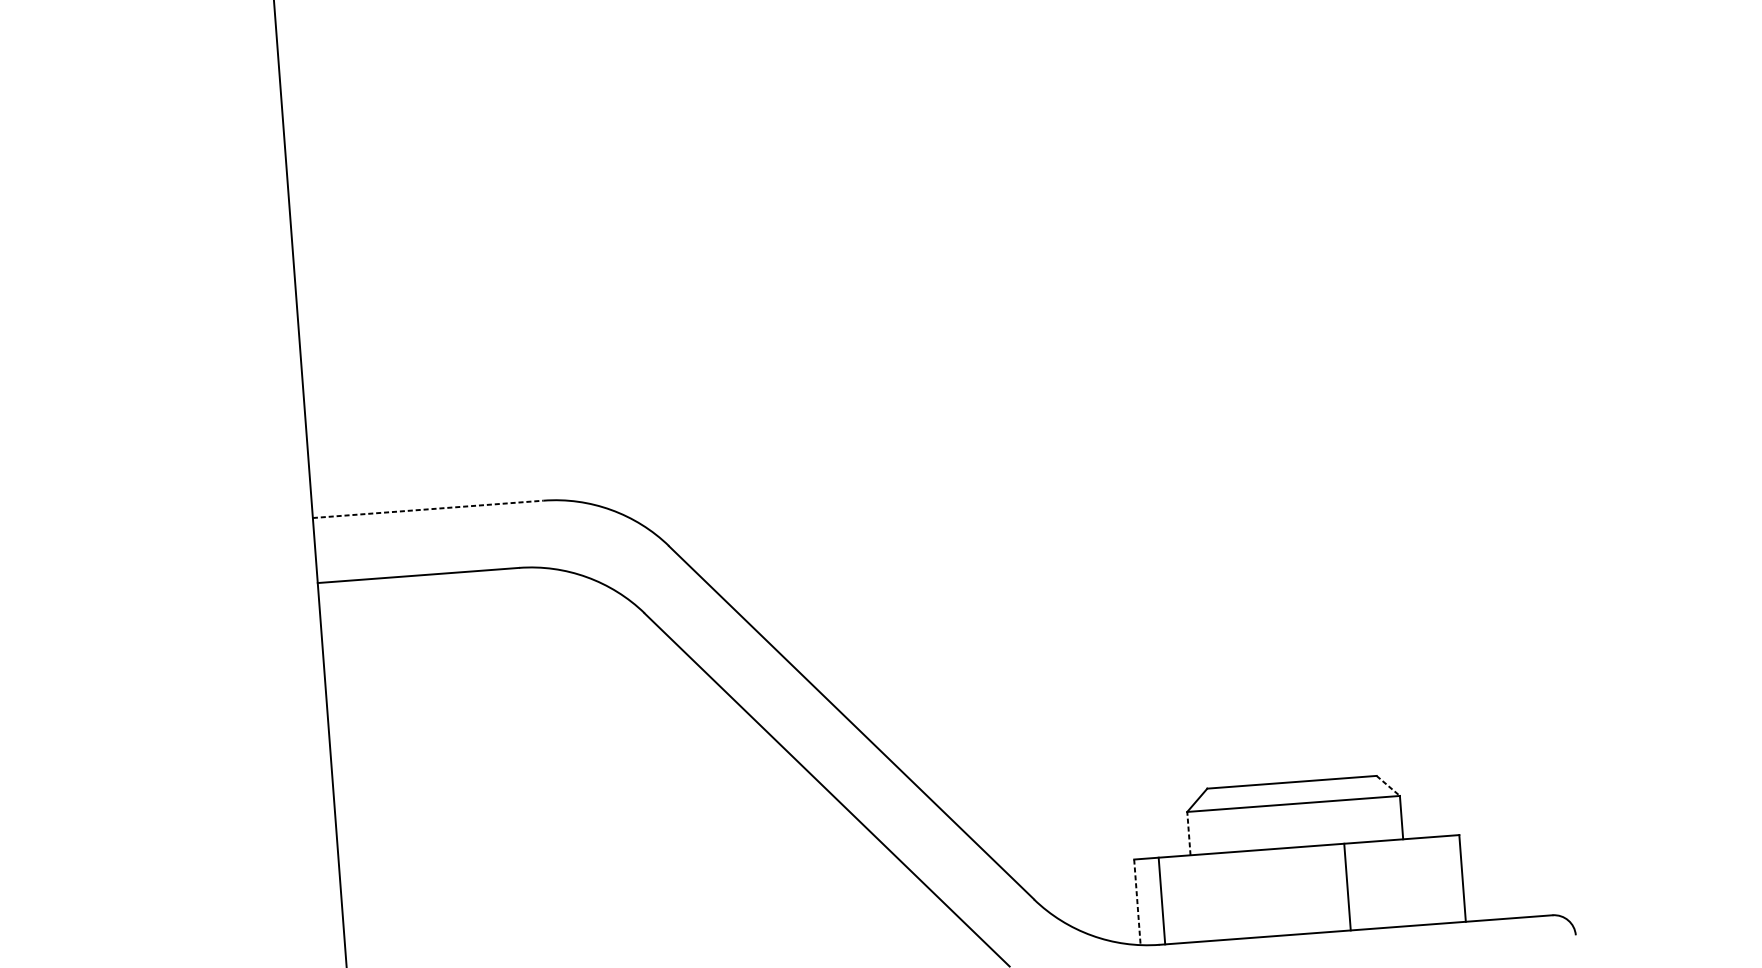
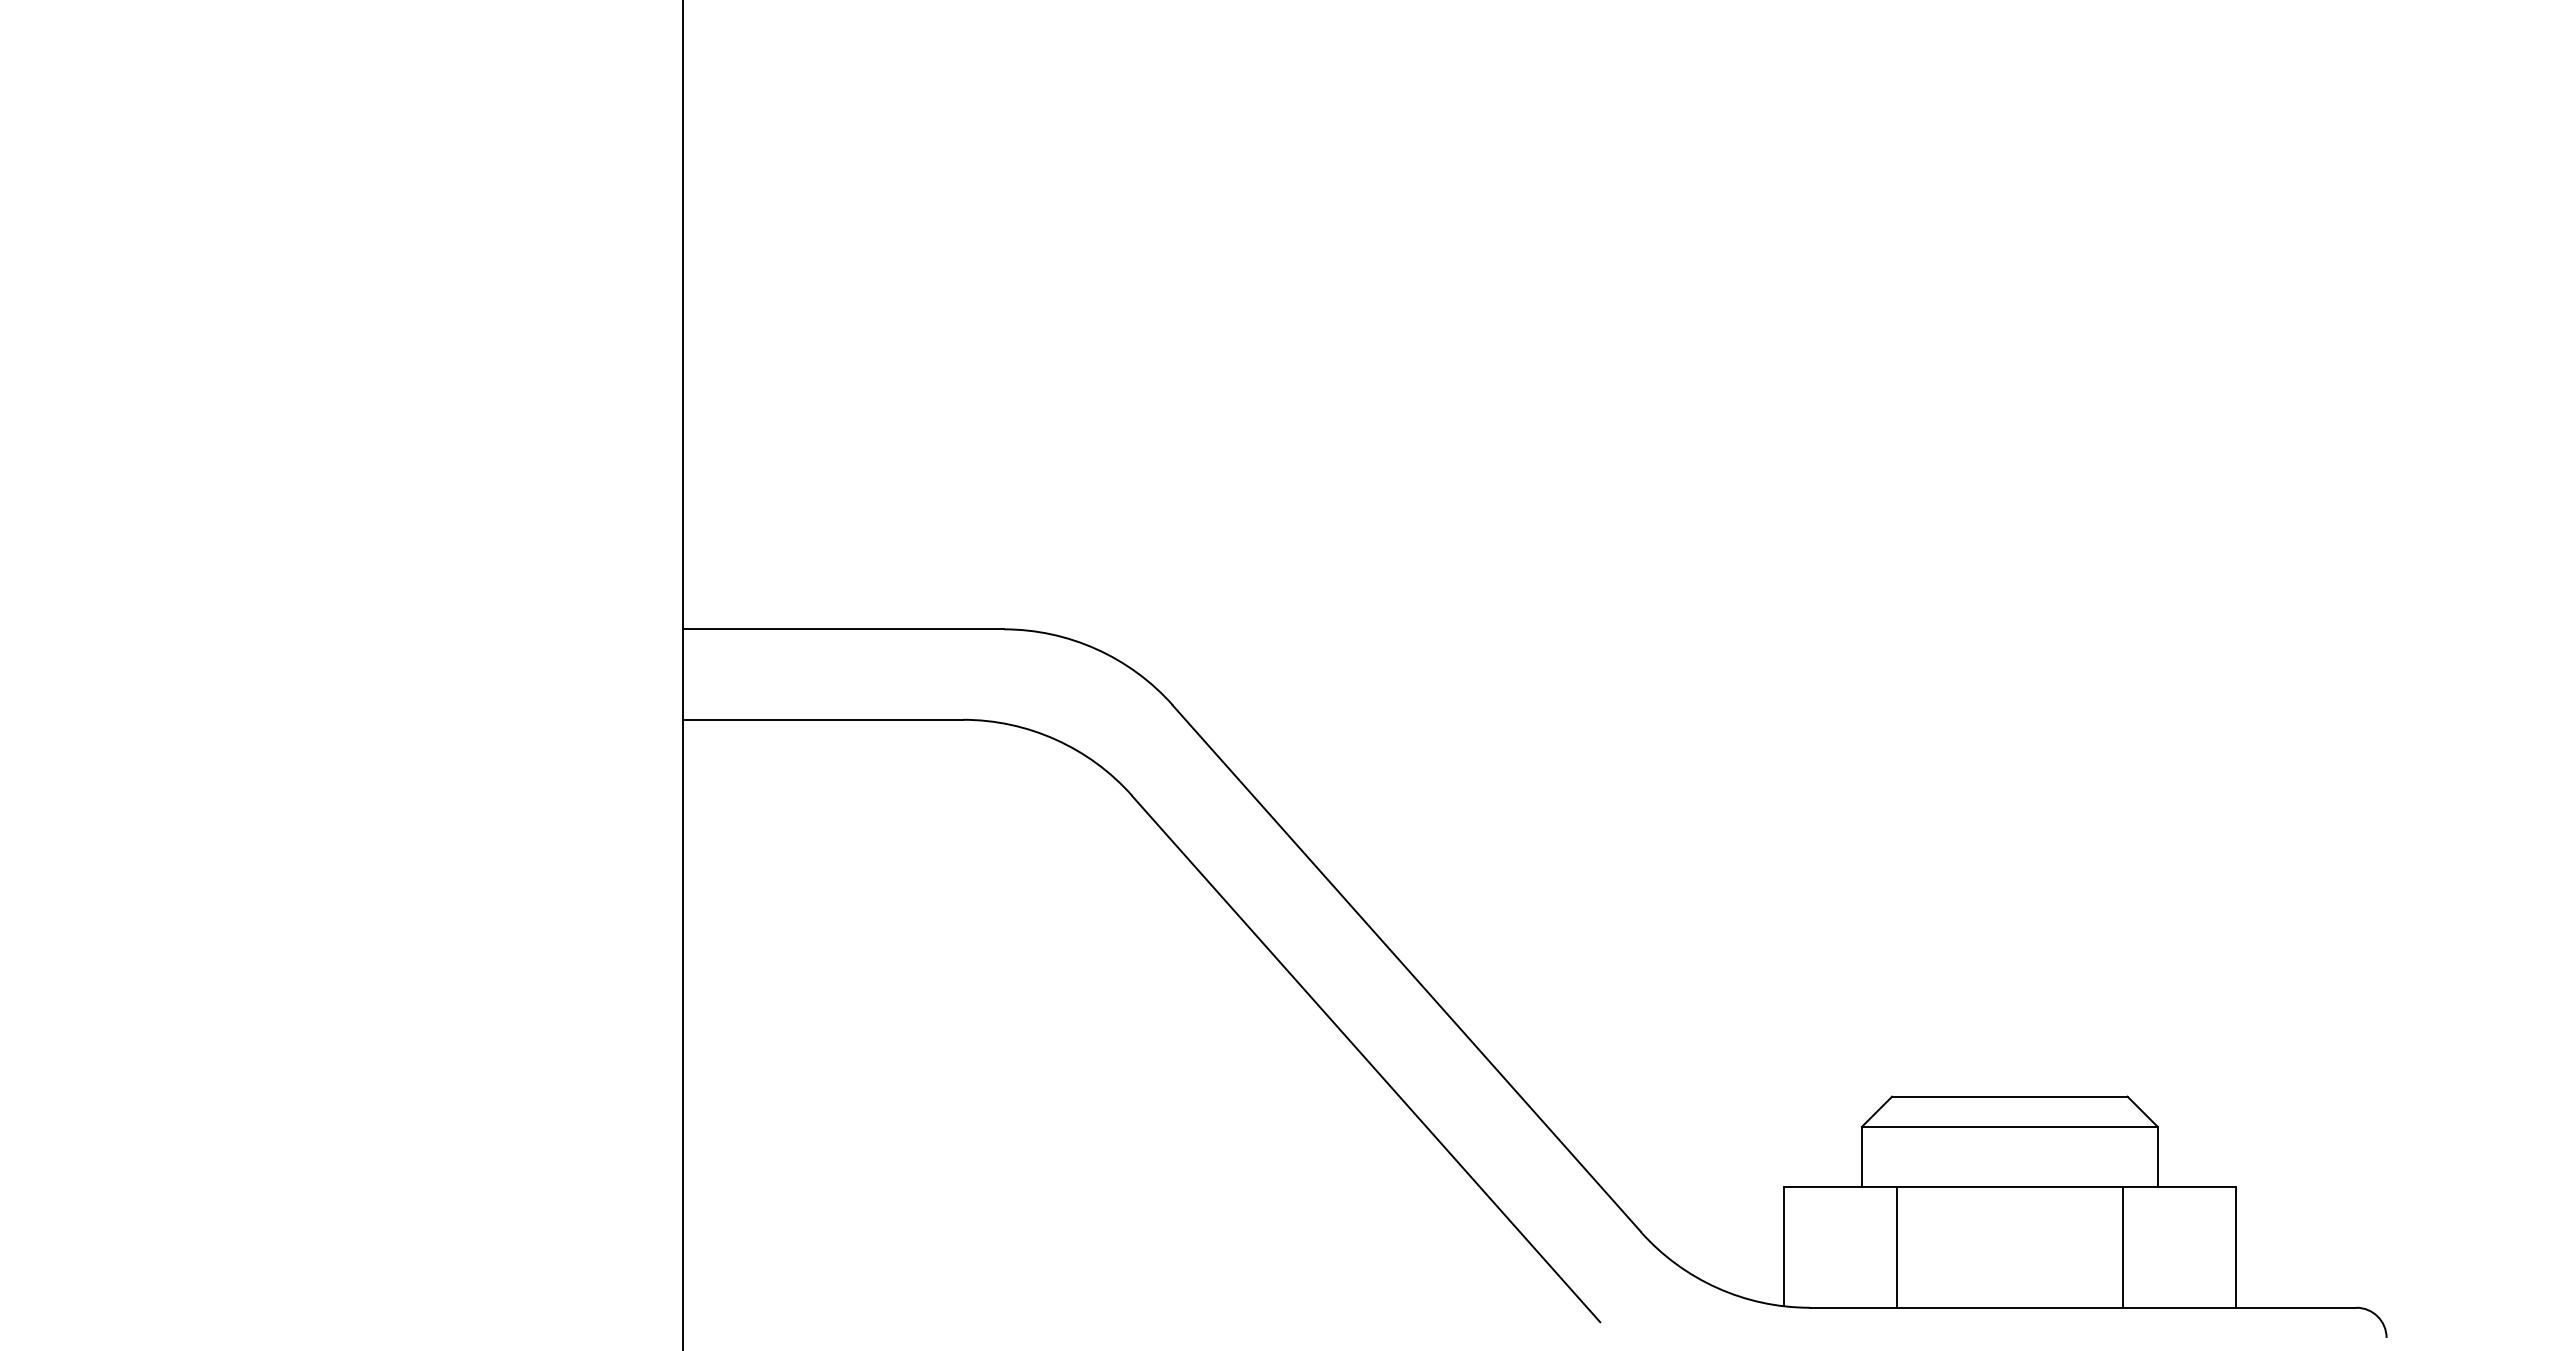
line: (428, 509) -> (843, 629), dashed -> solid
line: (1388, 786) -> (2143, 1112), dashed -> solid
line: (1188, 833) -> (1861, 1156), dashed -> solid
line: (1347, 887) -> (2122, 1247), moved
line: (1161, 901) -> (1896, 1247), moved
line: (1137, 902) -> (1783, 1246), dashed -> solid

